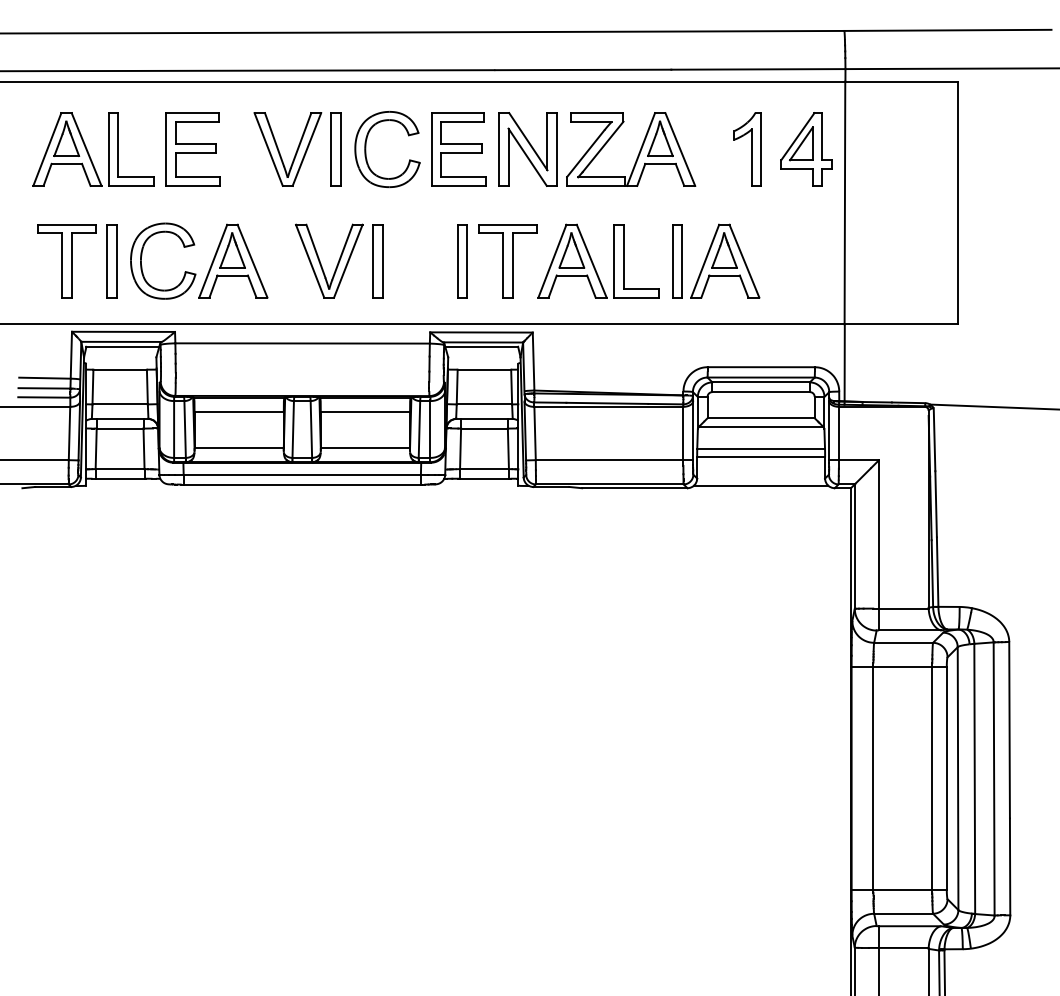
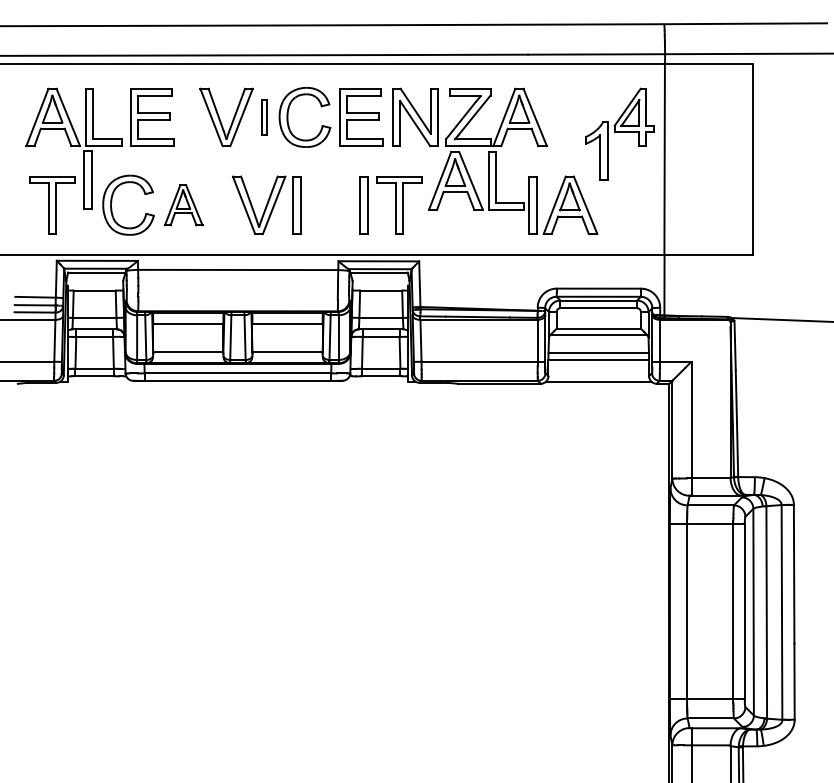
part: (335, 149) -> (264, 117), size x0.6
part: (747, 149) -> (596, 151), moved
part: (233, 260) -> (183, 204), size x0.7
part: (598, 260) -> (476, 180), moved
part: (111, 261) -> (87, 180), moved

